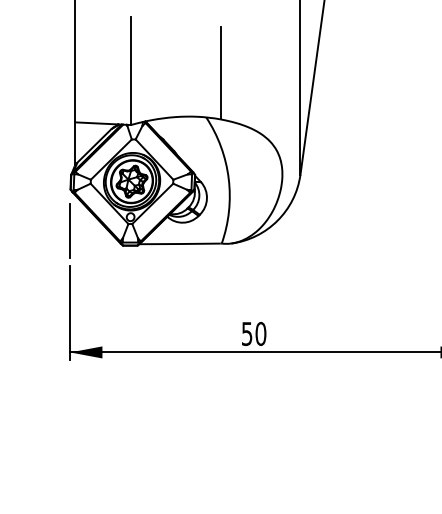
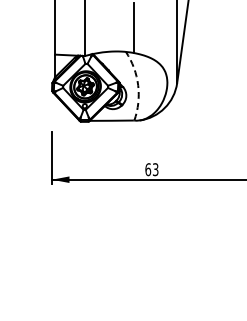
arc: (229, 179) -> (138, 85), solid -> dashed
line: (69, 230) -> (51, 113), removed
text: (253, 333) -> (151, 169), 50 -> 63

